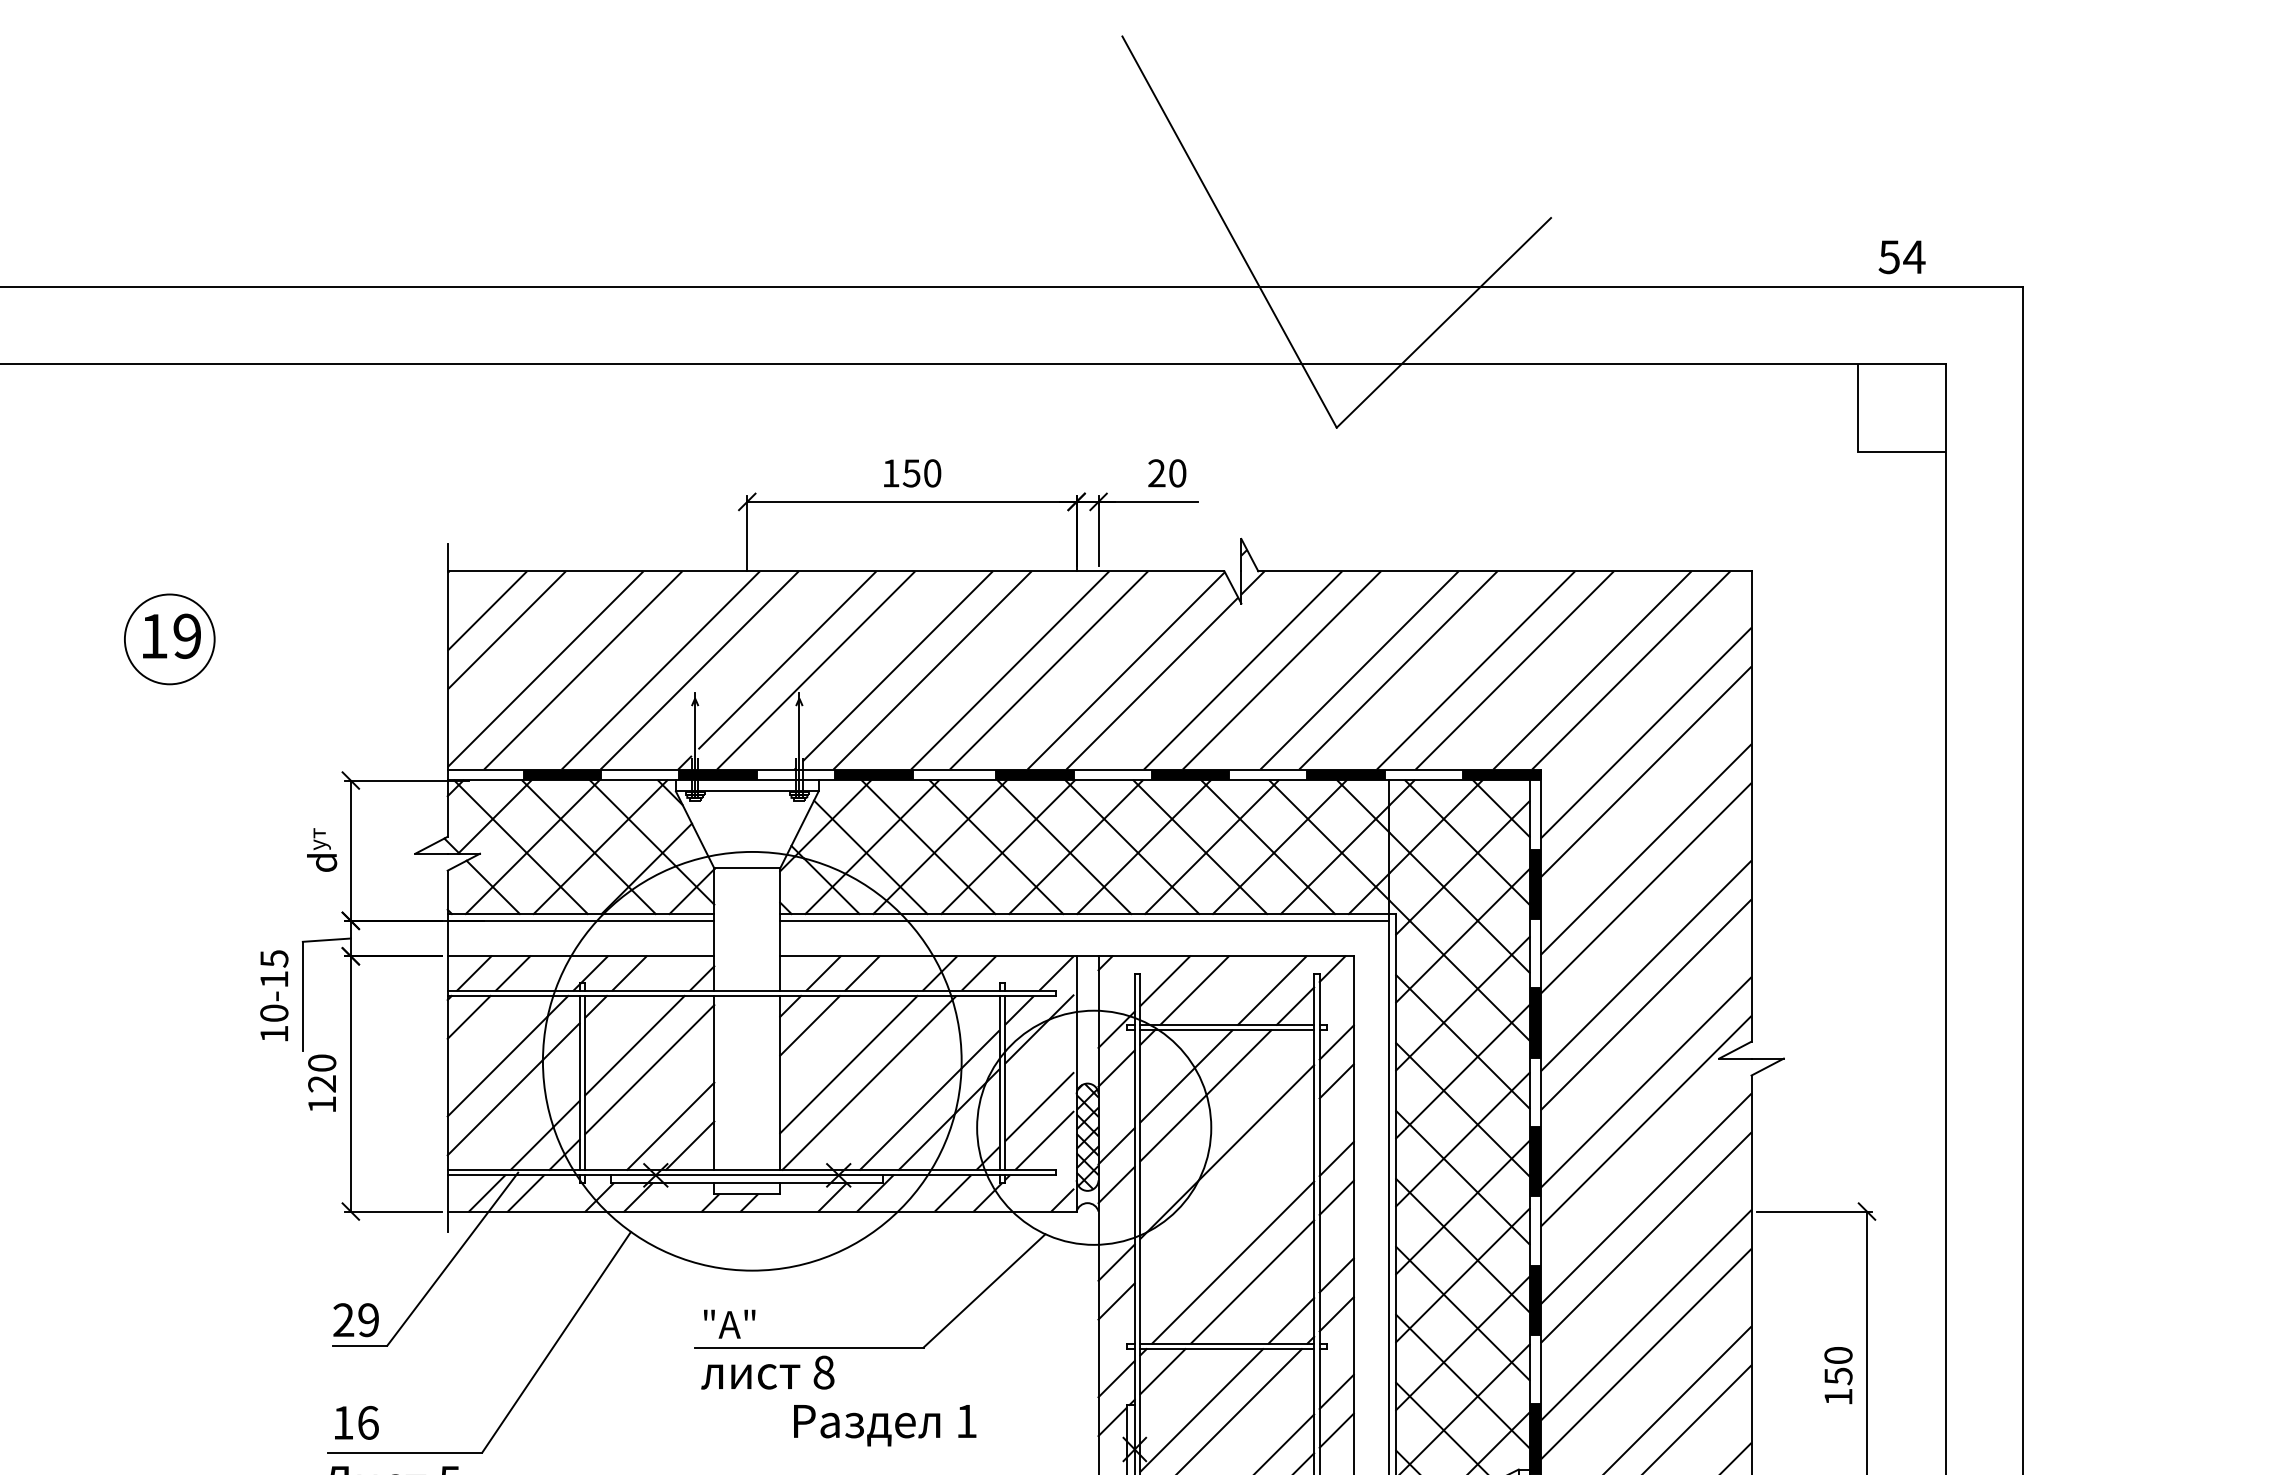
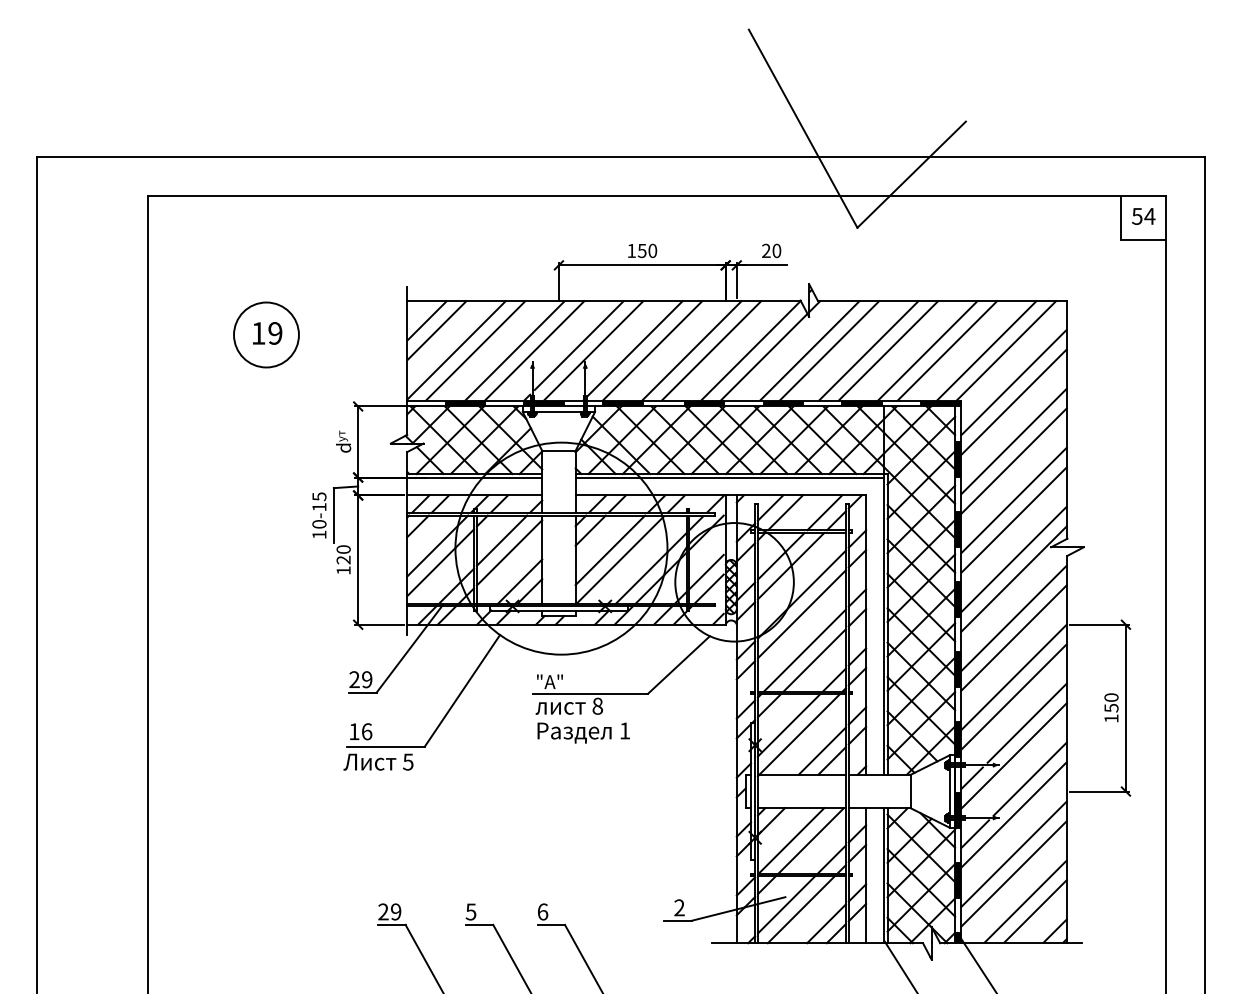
text: (1901, 257) -> (1143, 216), moved
circle: (169, 638) -> (266, 334), size x1.43
line: (1226, 1191) -> (801, 614), added
text: (884, 1424) -> (583, 732), moved

